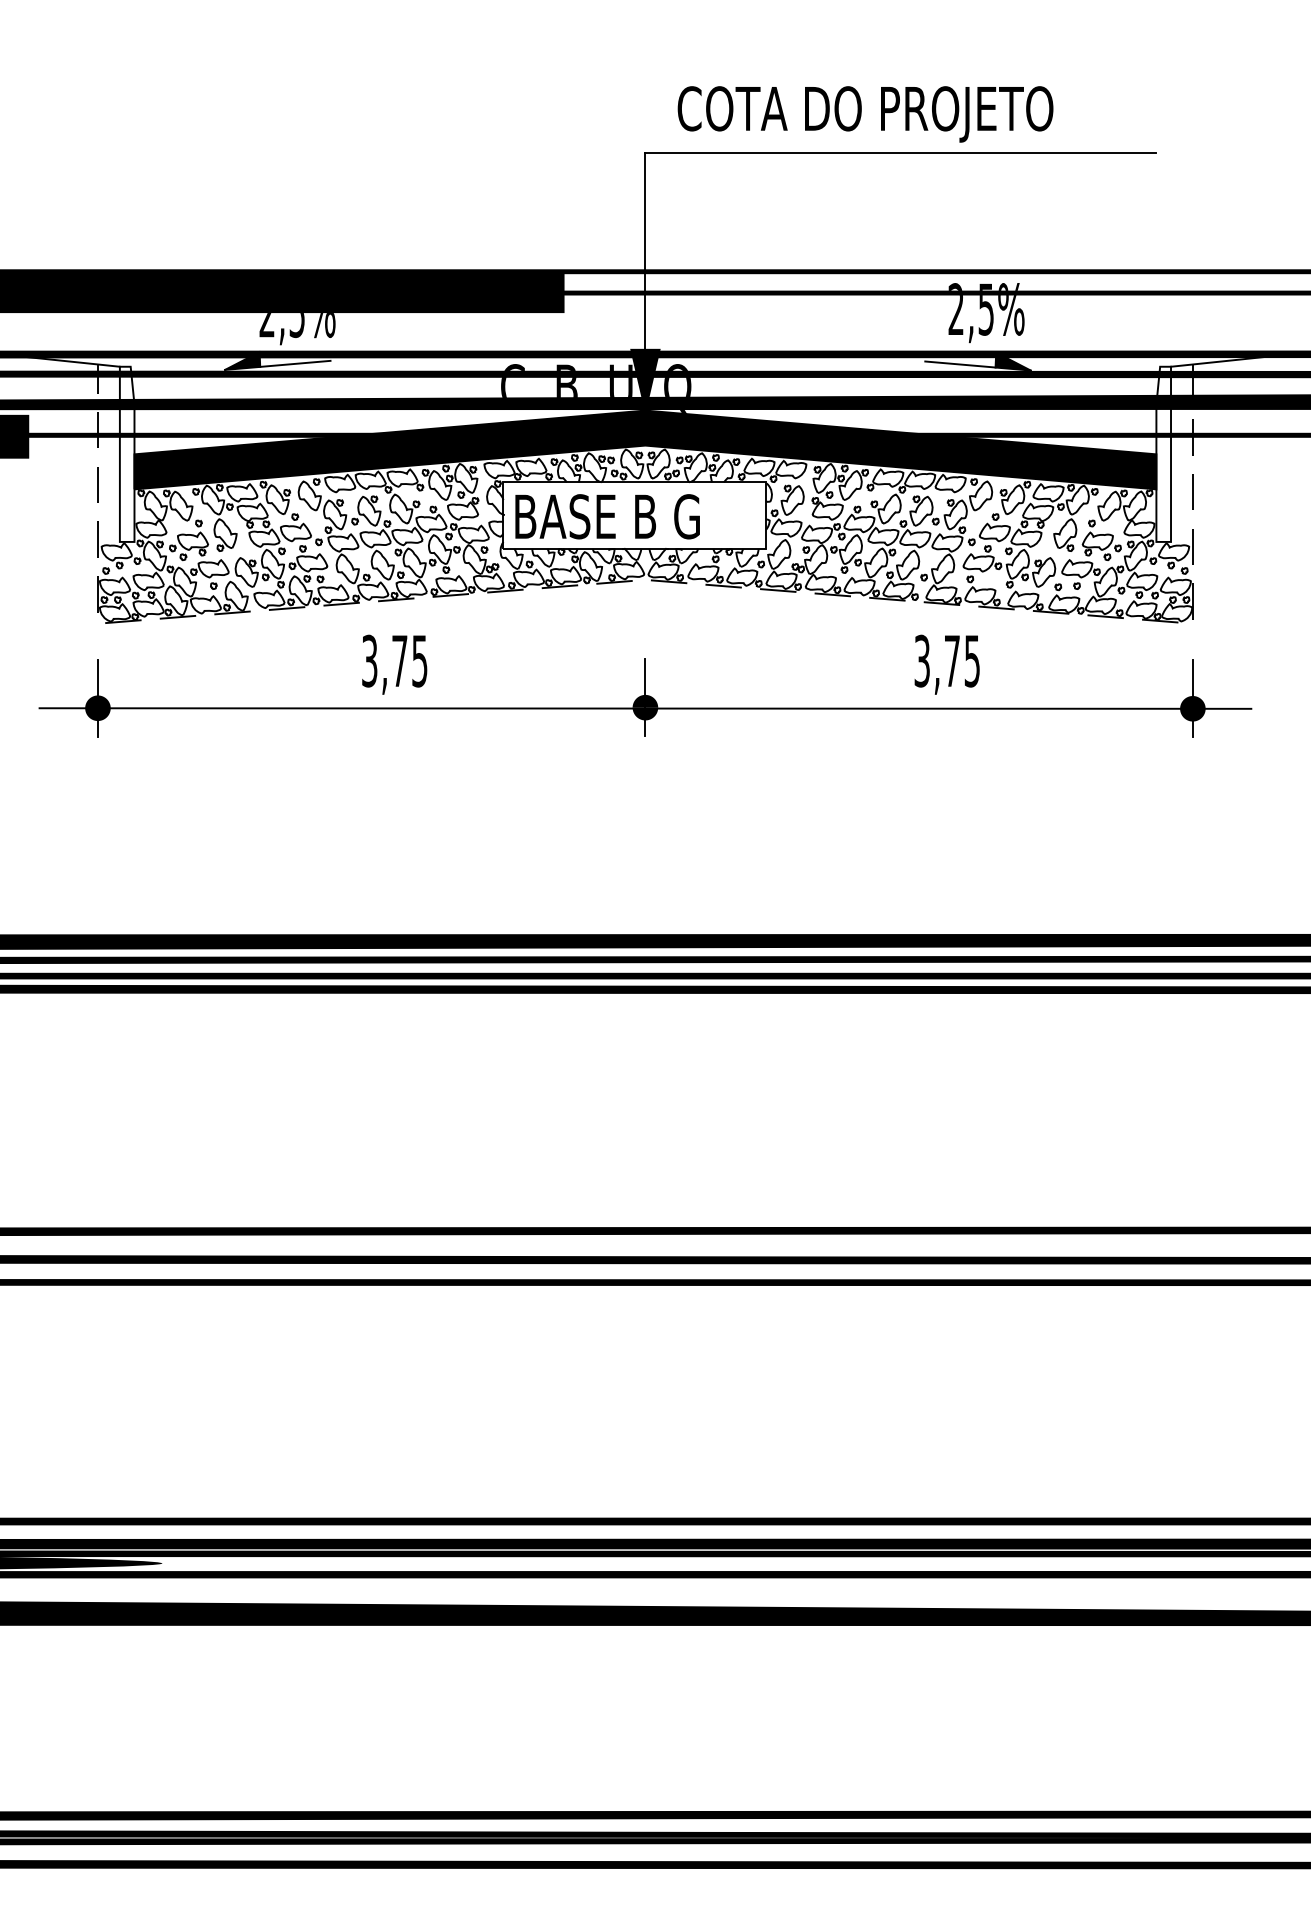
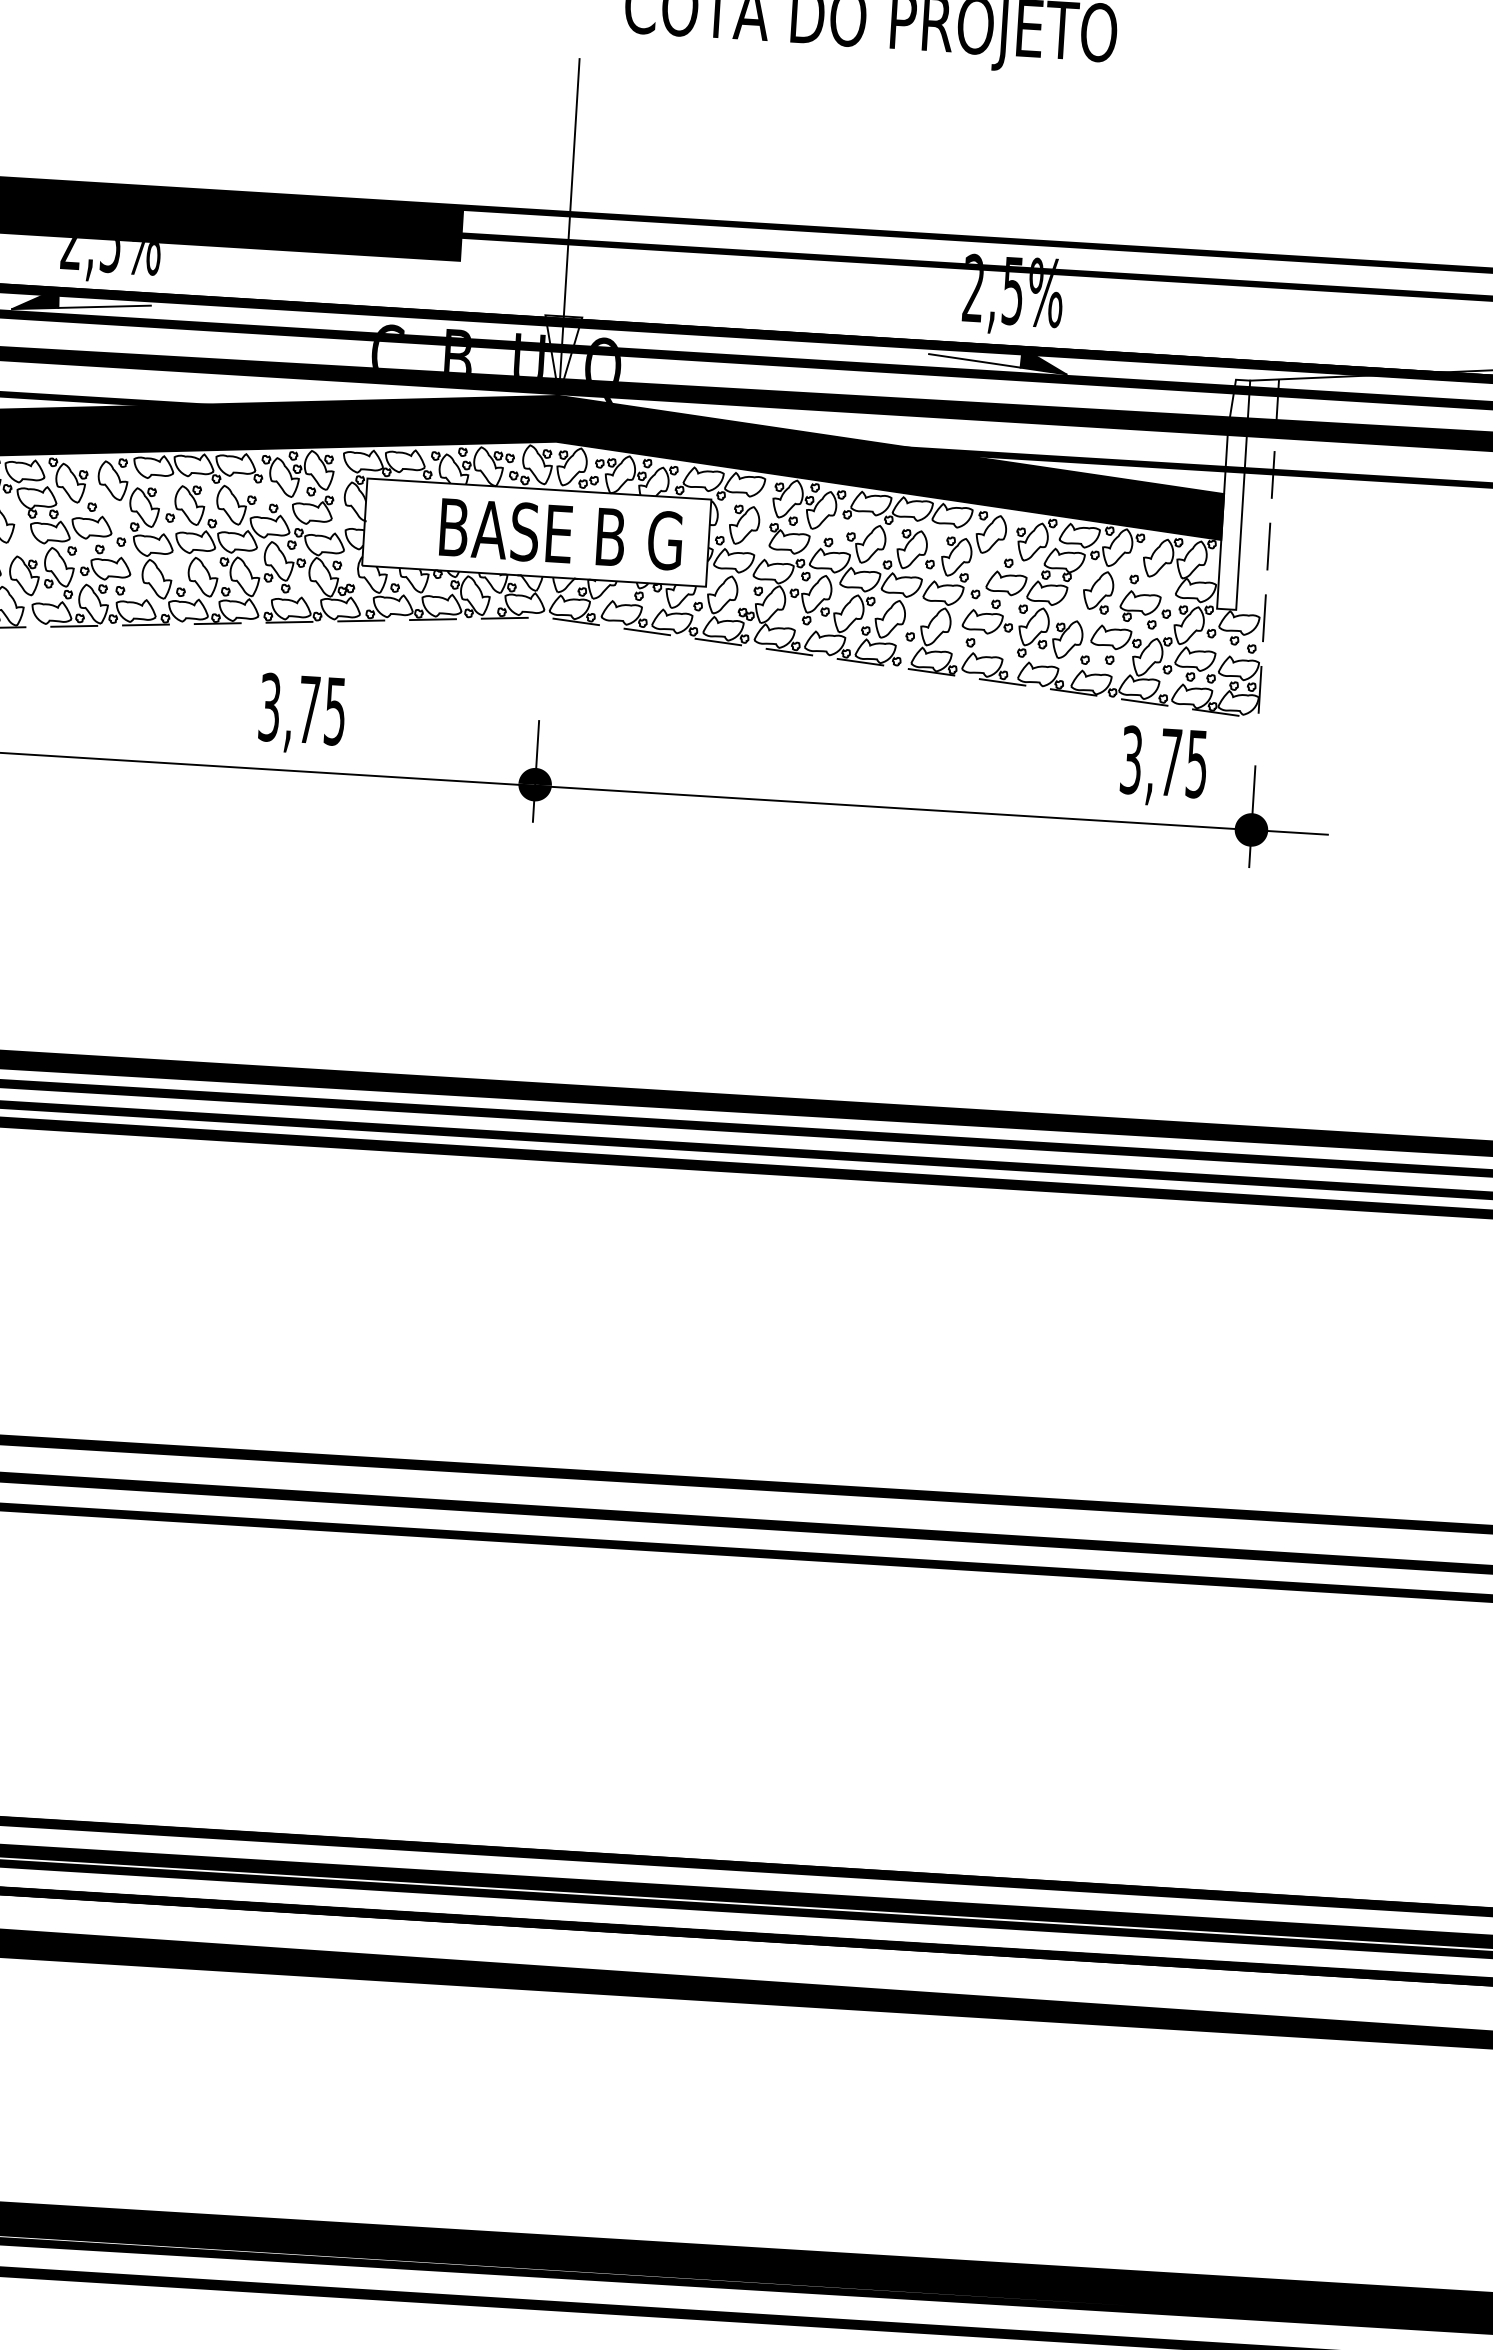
line: (900, 153) -> (913, 79), removed
fill: (645, 379) -> (561, 355), removed
text: (607, 516) -> (561, 533), moved
text: (394, 664) -> (301, 713), moved
text: (946, 664) -> (1162, 766), moved

